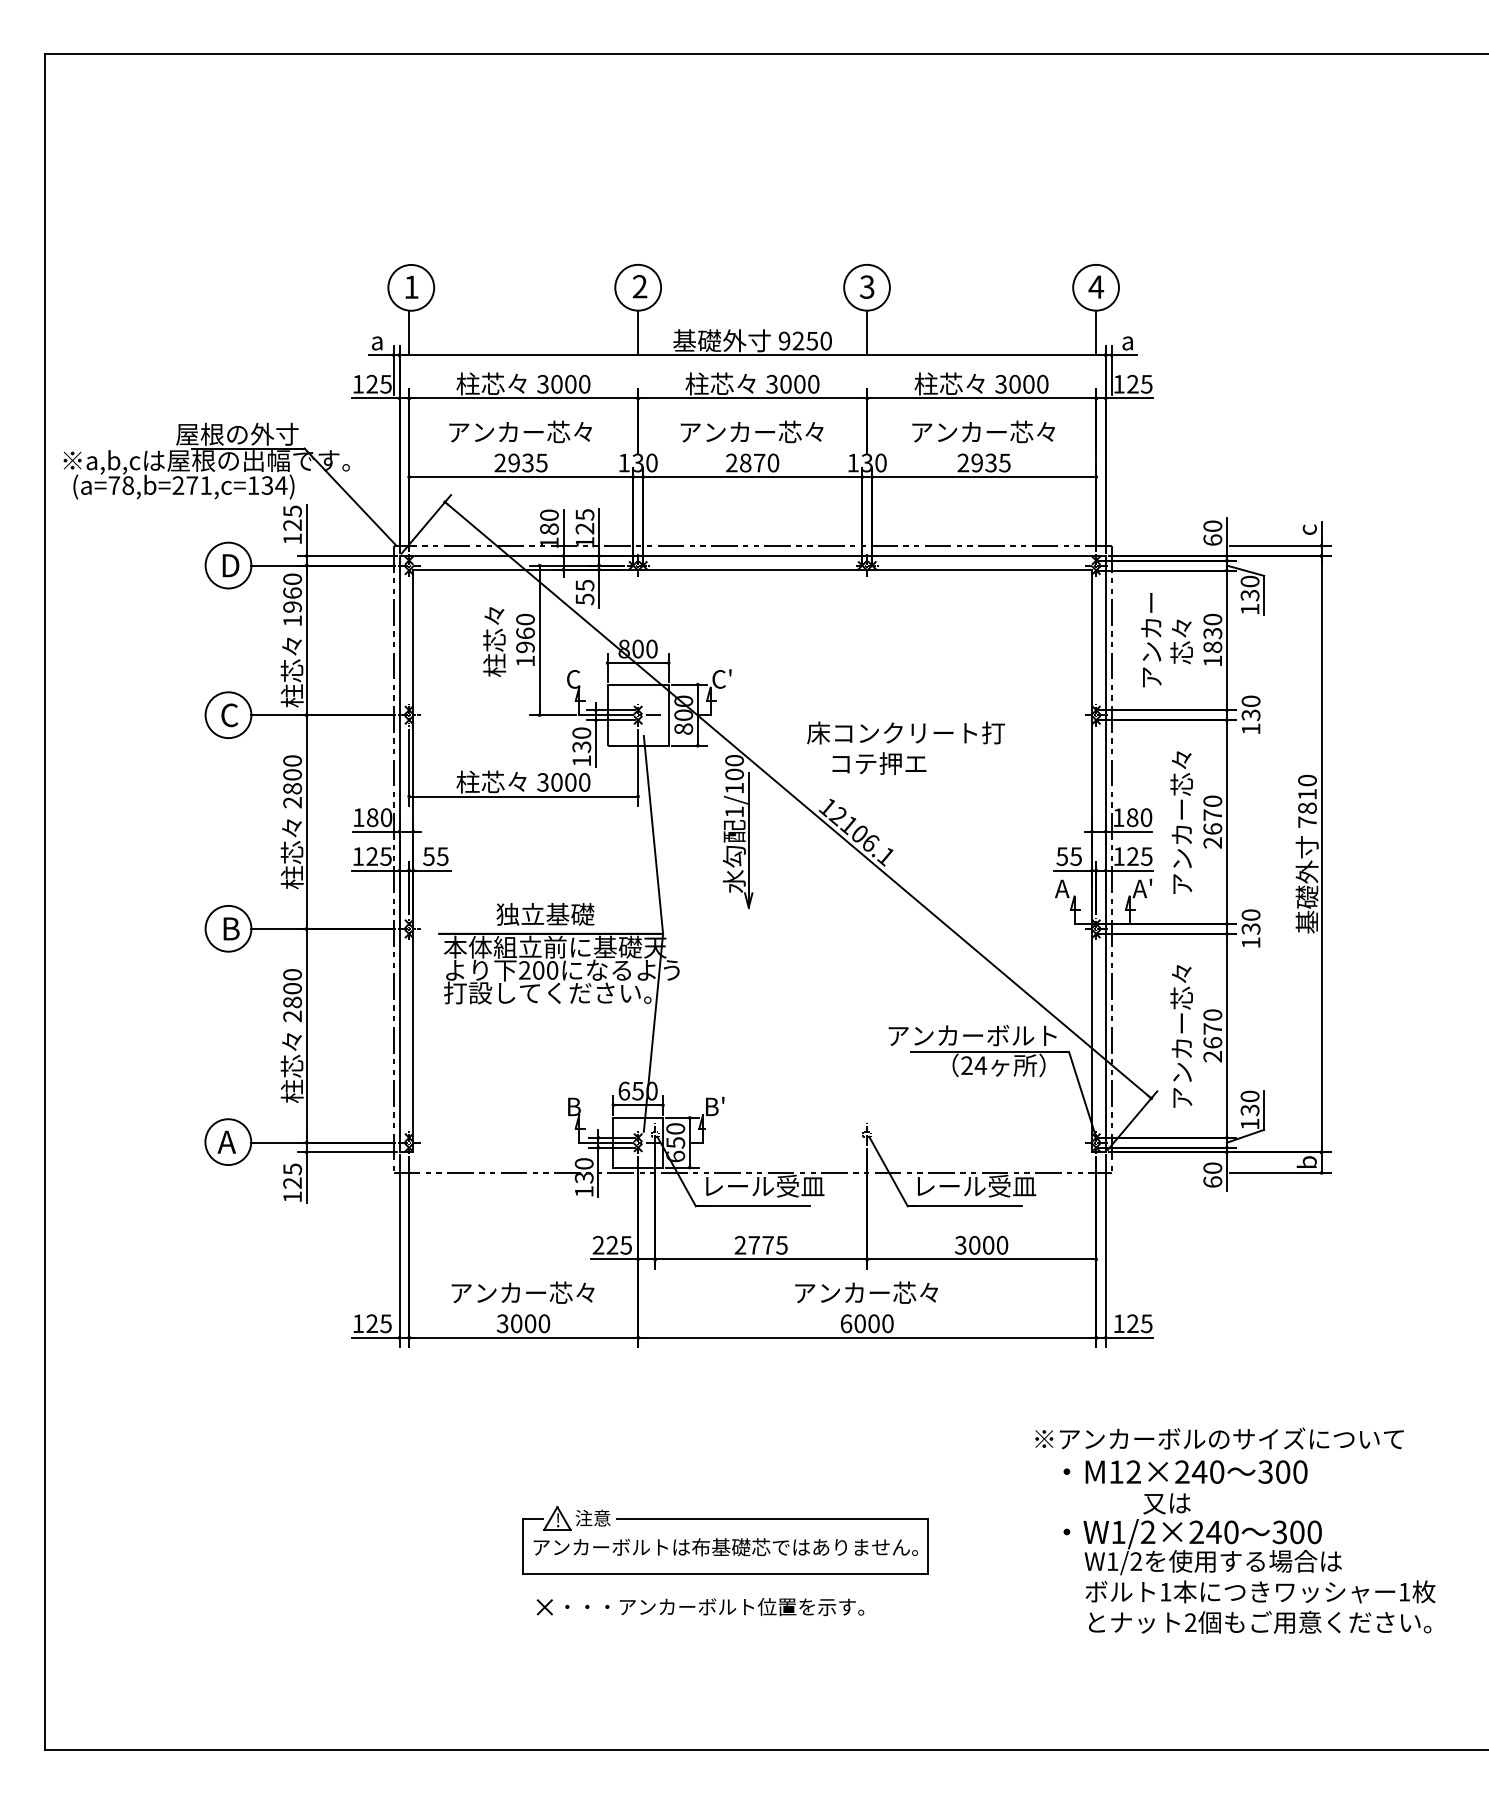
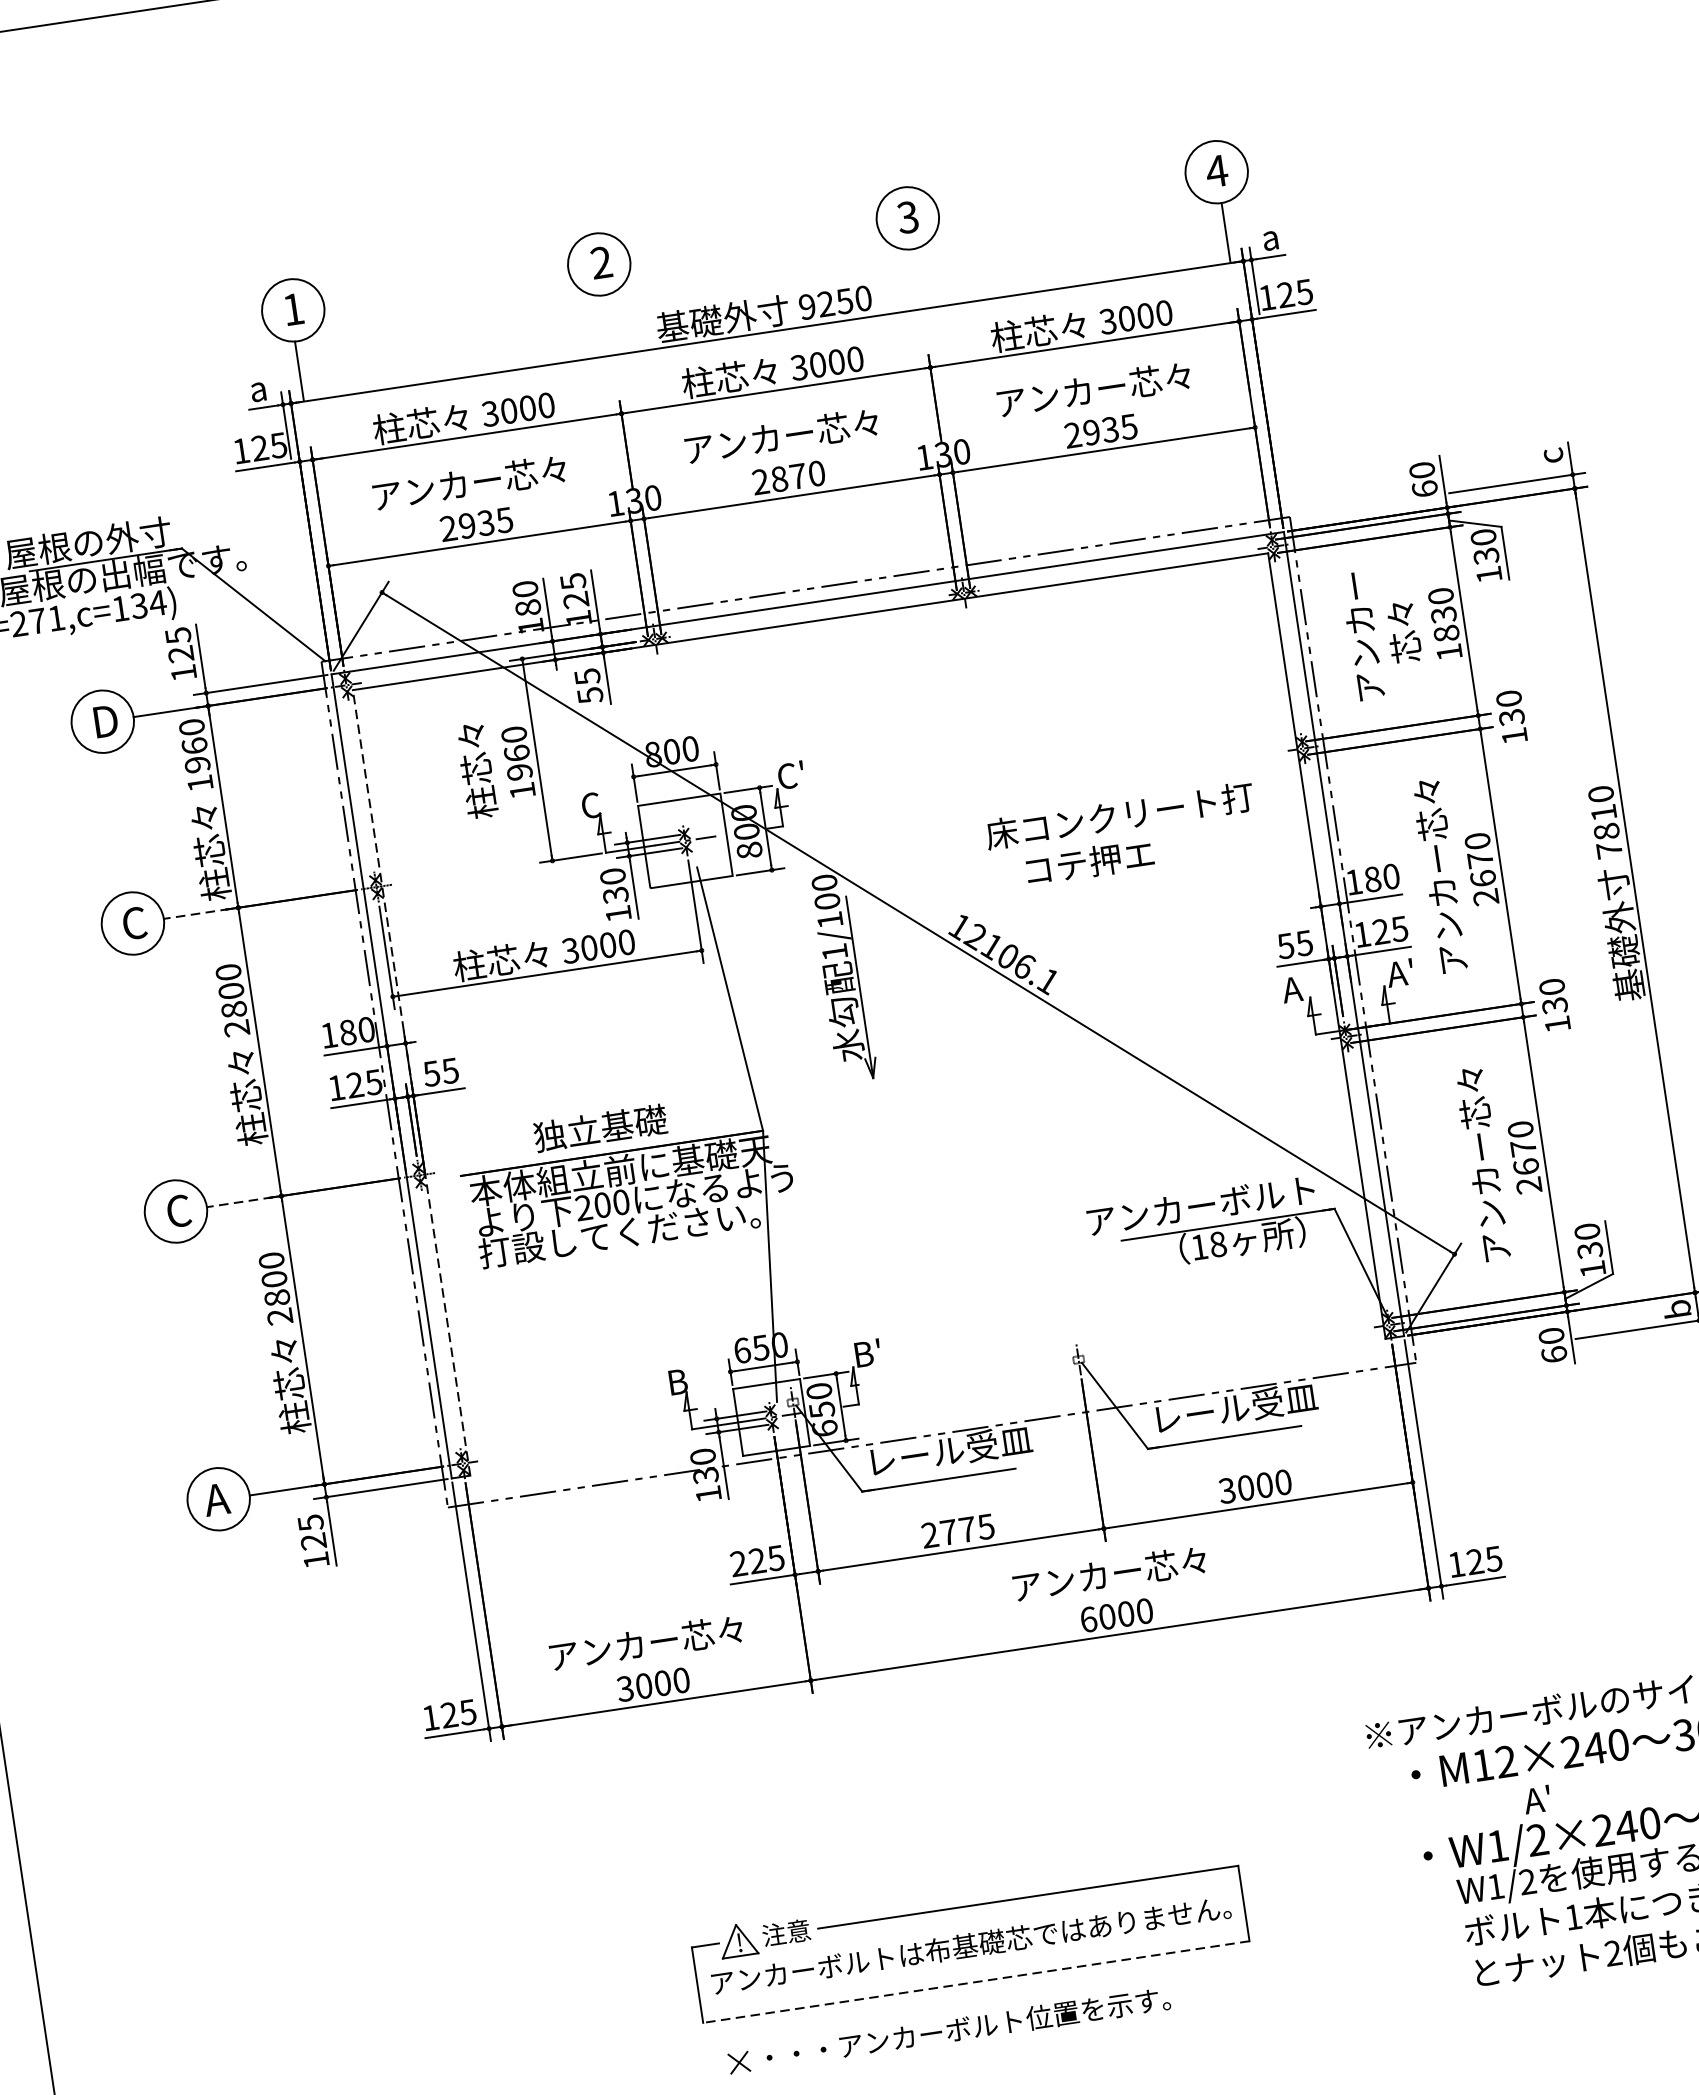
line: (638, 332) -> (608, 324), removed
line: (867, 332) -> (917, 278), removed
line: (275, 715) -> (196, 914), solid -> dashed
text: (905, 747) -> (1122, 835), moved
line: (413, 860) -> (411, 1082), solid -> dashed
text: (230, 928) -> (178, 1210), B -> C
line: (275, 928) -> (239, 1201), solid -> dashed
text: (974, 1065) -> (1209, 1245), 24 -> 18
text: (1166, 1503) -> (1556, 1797), 又は -> A'
line: (725, 1574) -> (976, 1982), solid -> dashed

